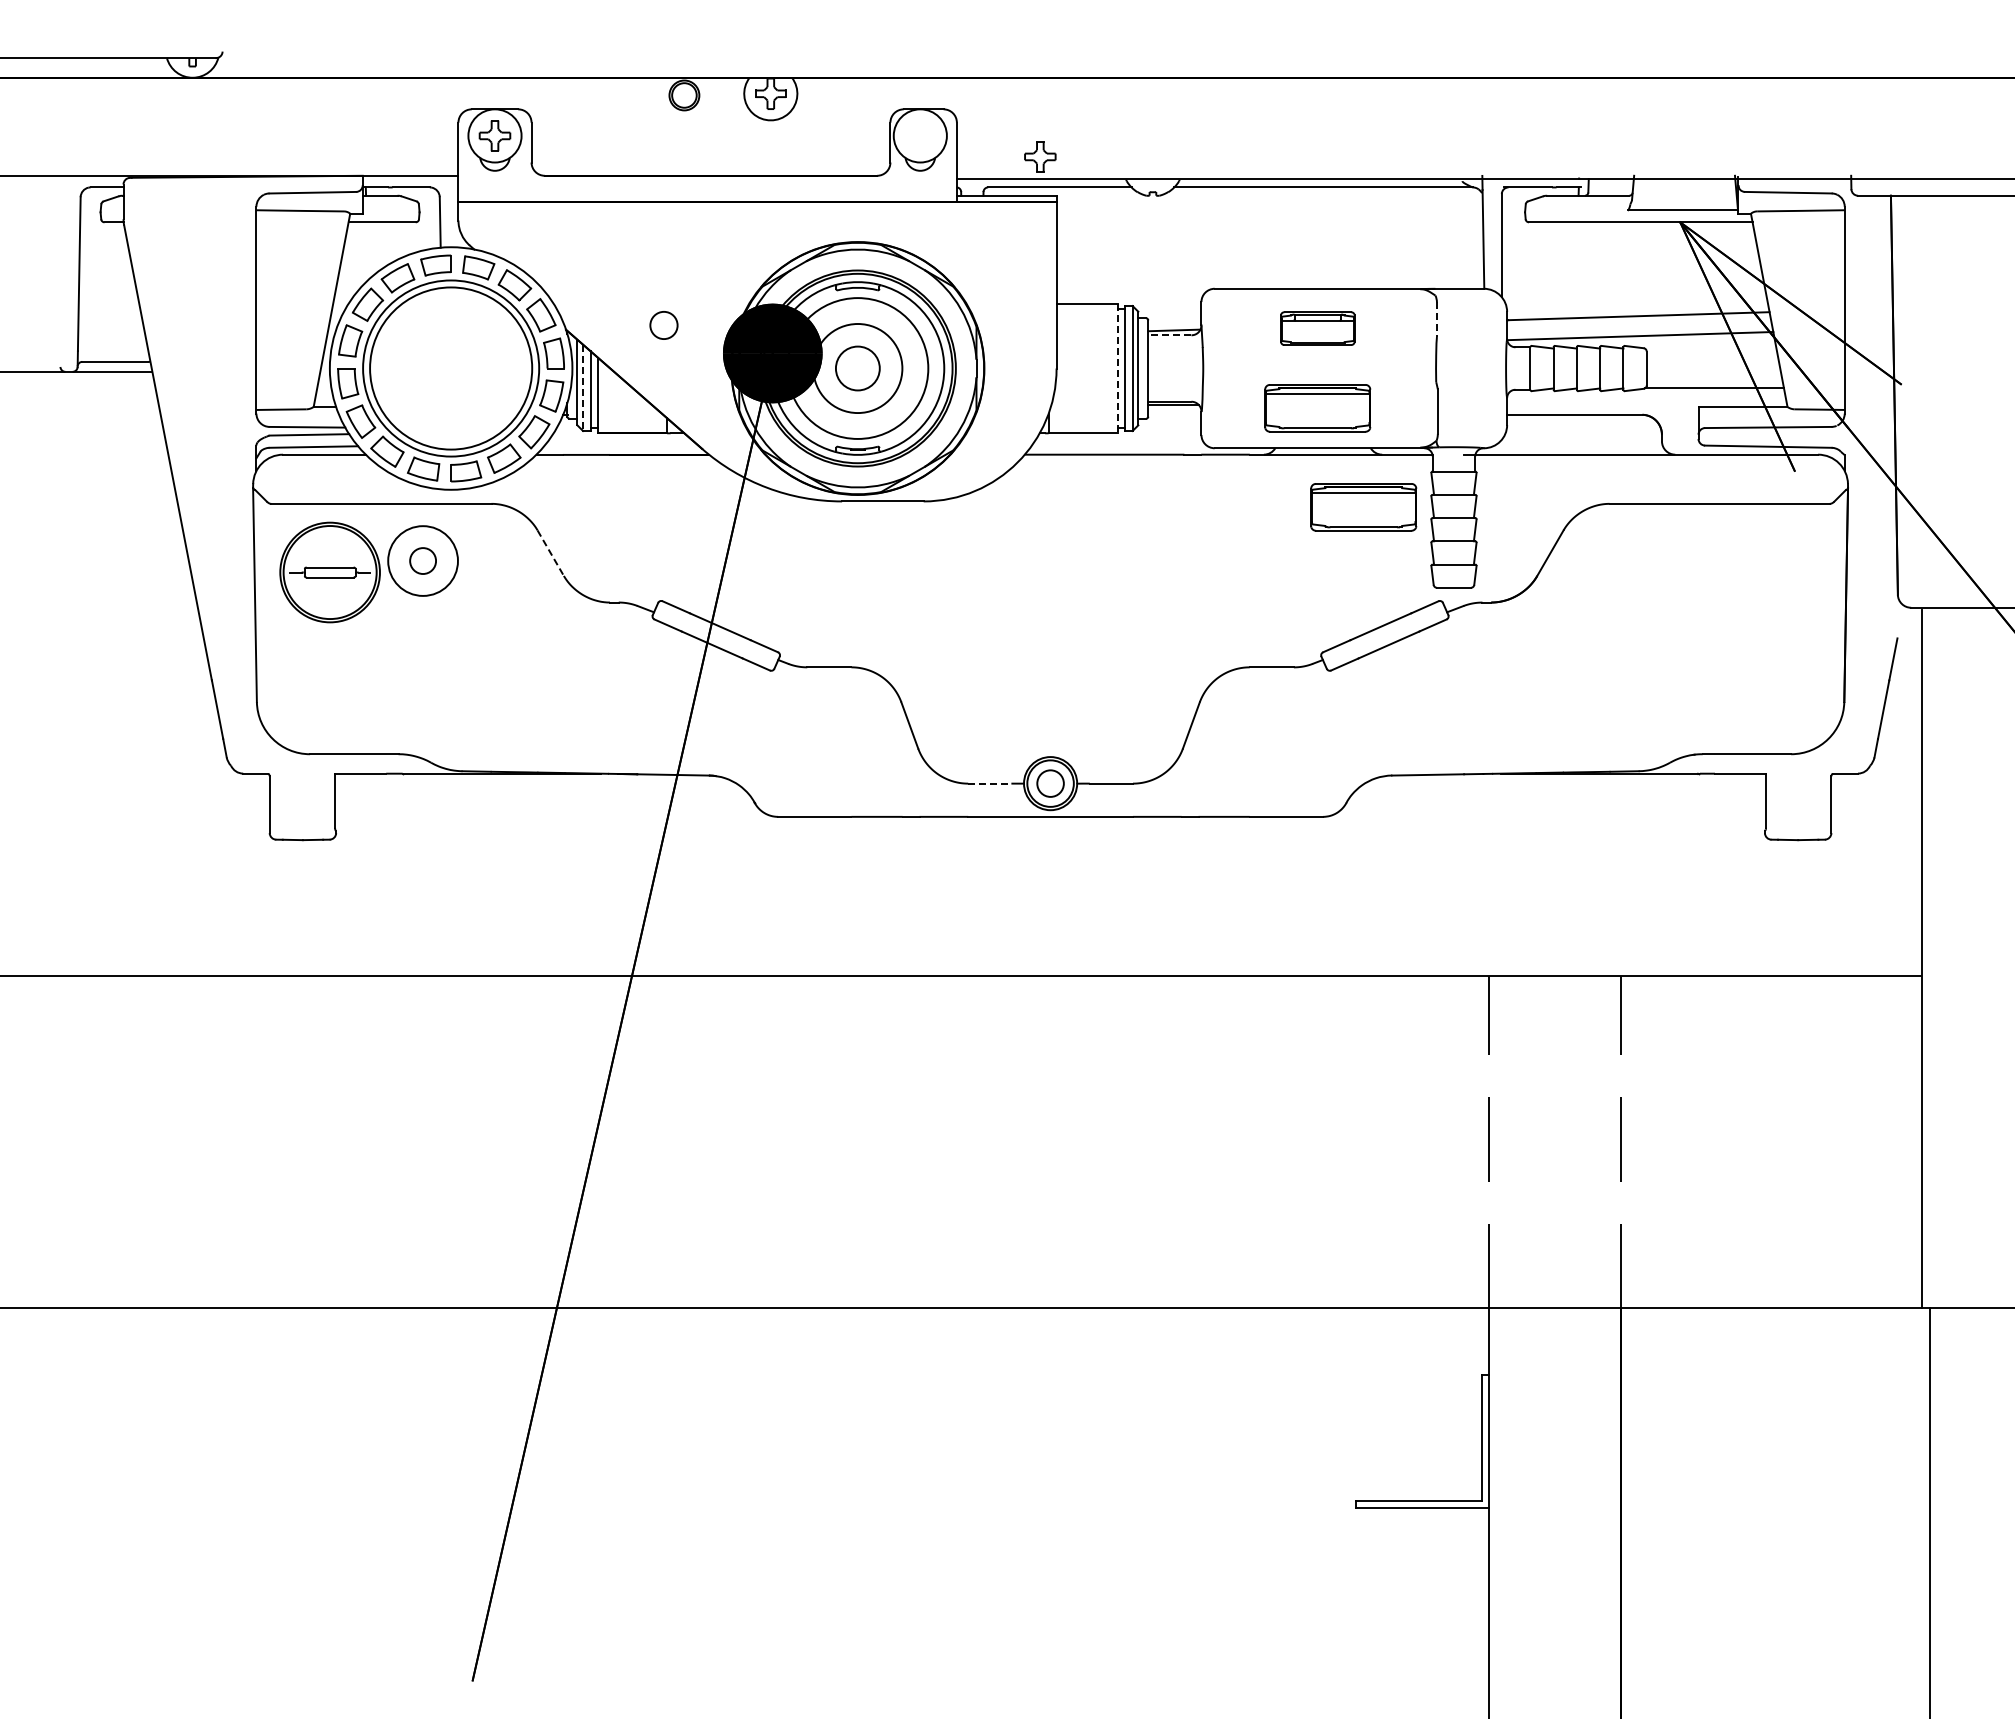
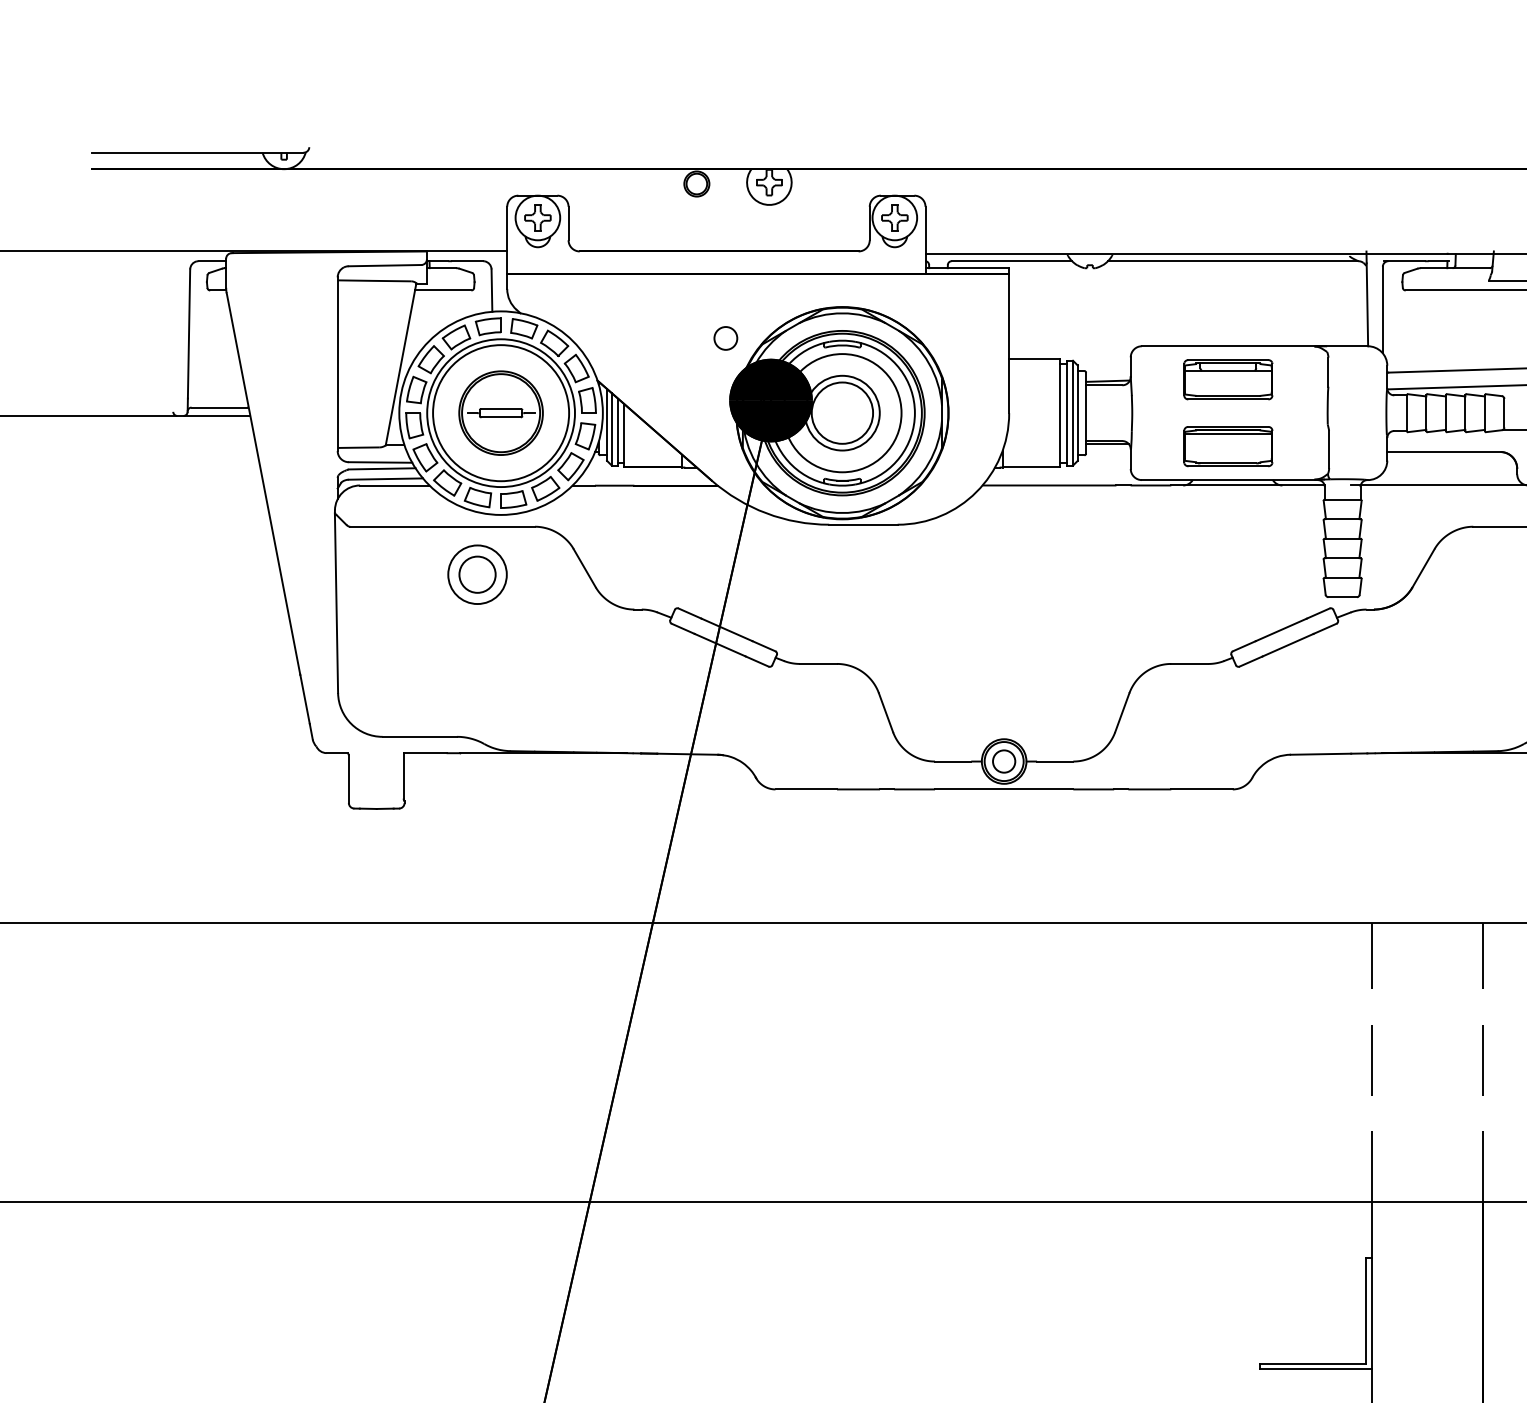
part: (1040, 156) -> (894, 217), moved
line: (1436, 320) -> (1328, 372), dashed -> solid
circle: (663, 325) -> (725, 338), moved
part: (1317, 328) -> (1228, 379), size x1.43
line: (1169, 335) -> (1103, 385), dashed -> solid
circle: (857, 368) -> (842, 413), size x1.67
line: (1117, 369) -> (1060, 413), dashed -> solid
line: (583, 388) -> (612, 429), dashed -> solid
part: (1363, 507) -> (1266, 529), removed
line: (551, 553) -> (585, 568), dashed -> solid
circle: (422, 560) -> (477, 574), size x1.67
part: (329, 572) -> (500, 413), moved
line: (989, 783) -> (952, 761), dashed -> solid

